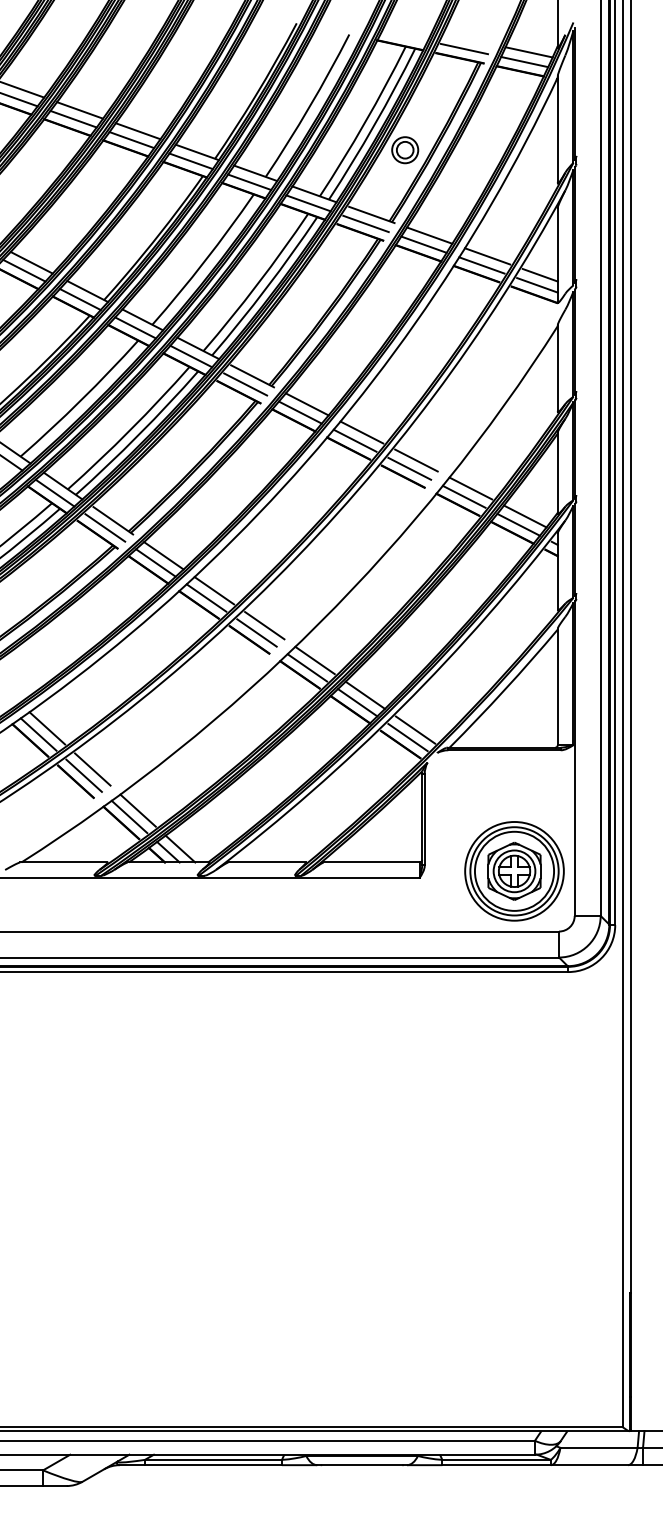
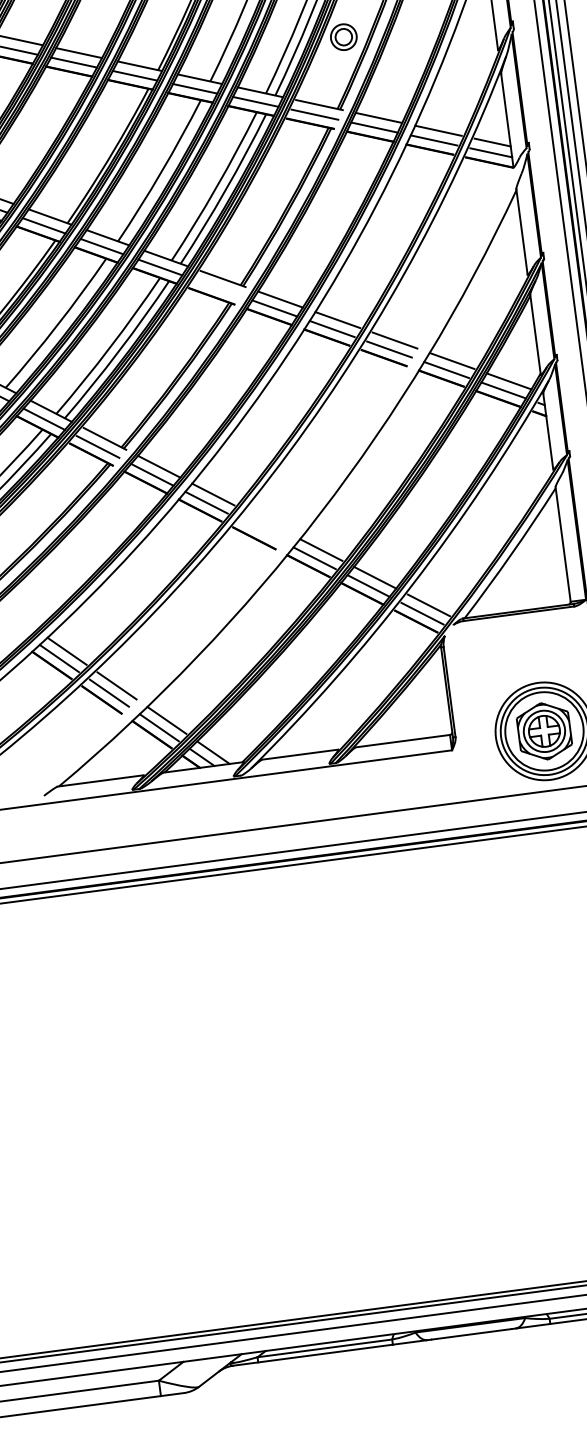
line: (245, 384) -> (217, 287), removed
line: (264, 625) -> (267, 522), removed
line: (256, 632) -> (260, 530), removed

